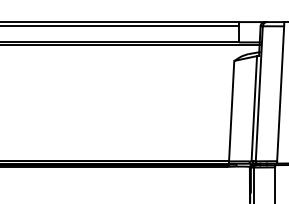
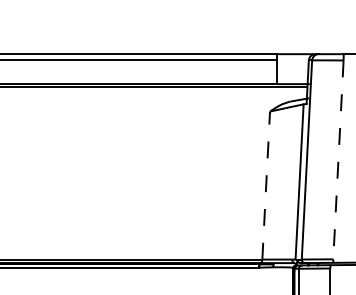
line: (280, 93) -> (338, 159), solid -> dashed
line: (231, 110) -> (265, 184), solid -> dashed

